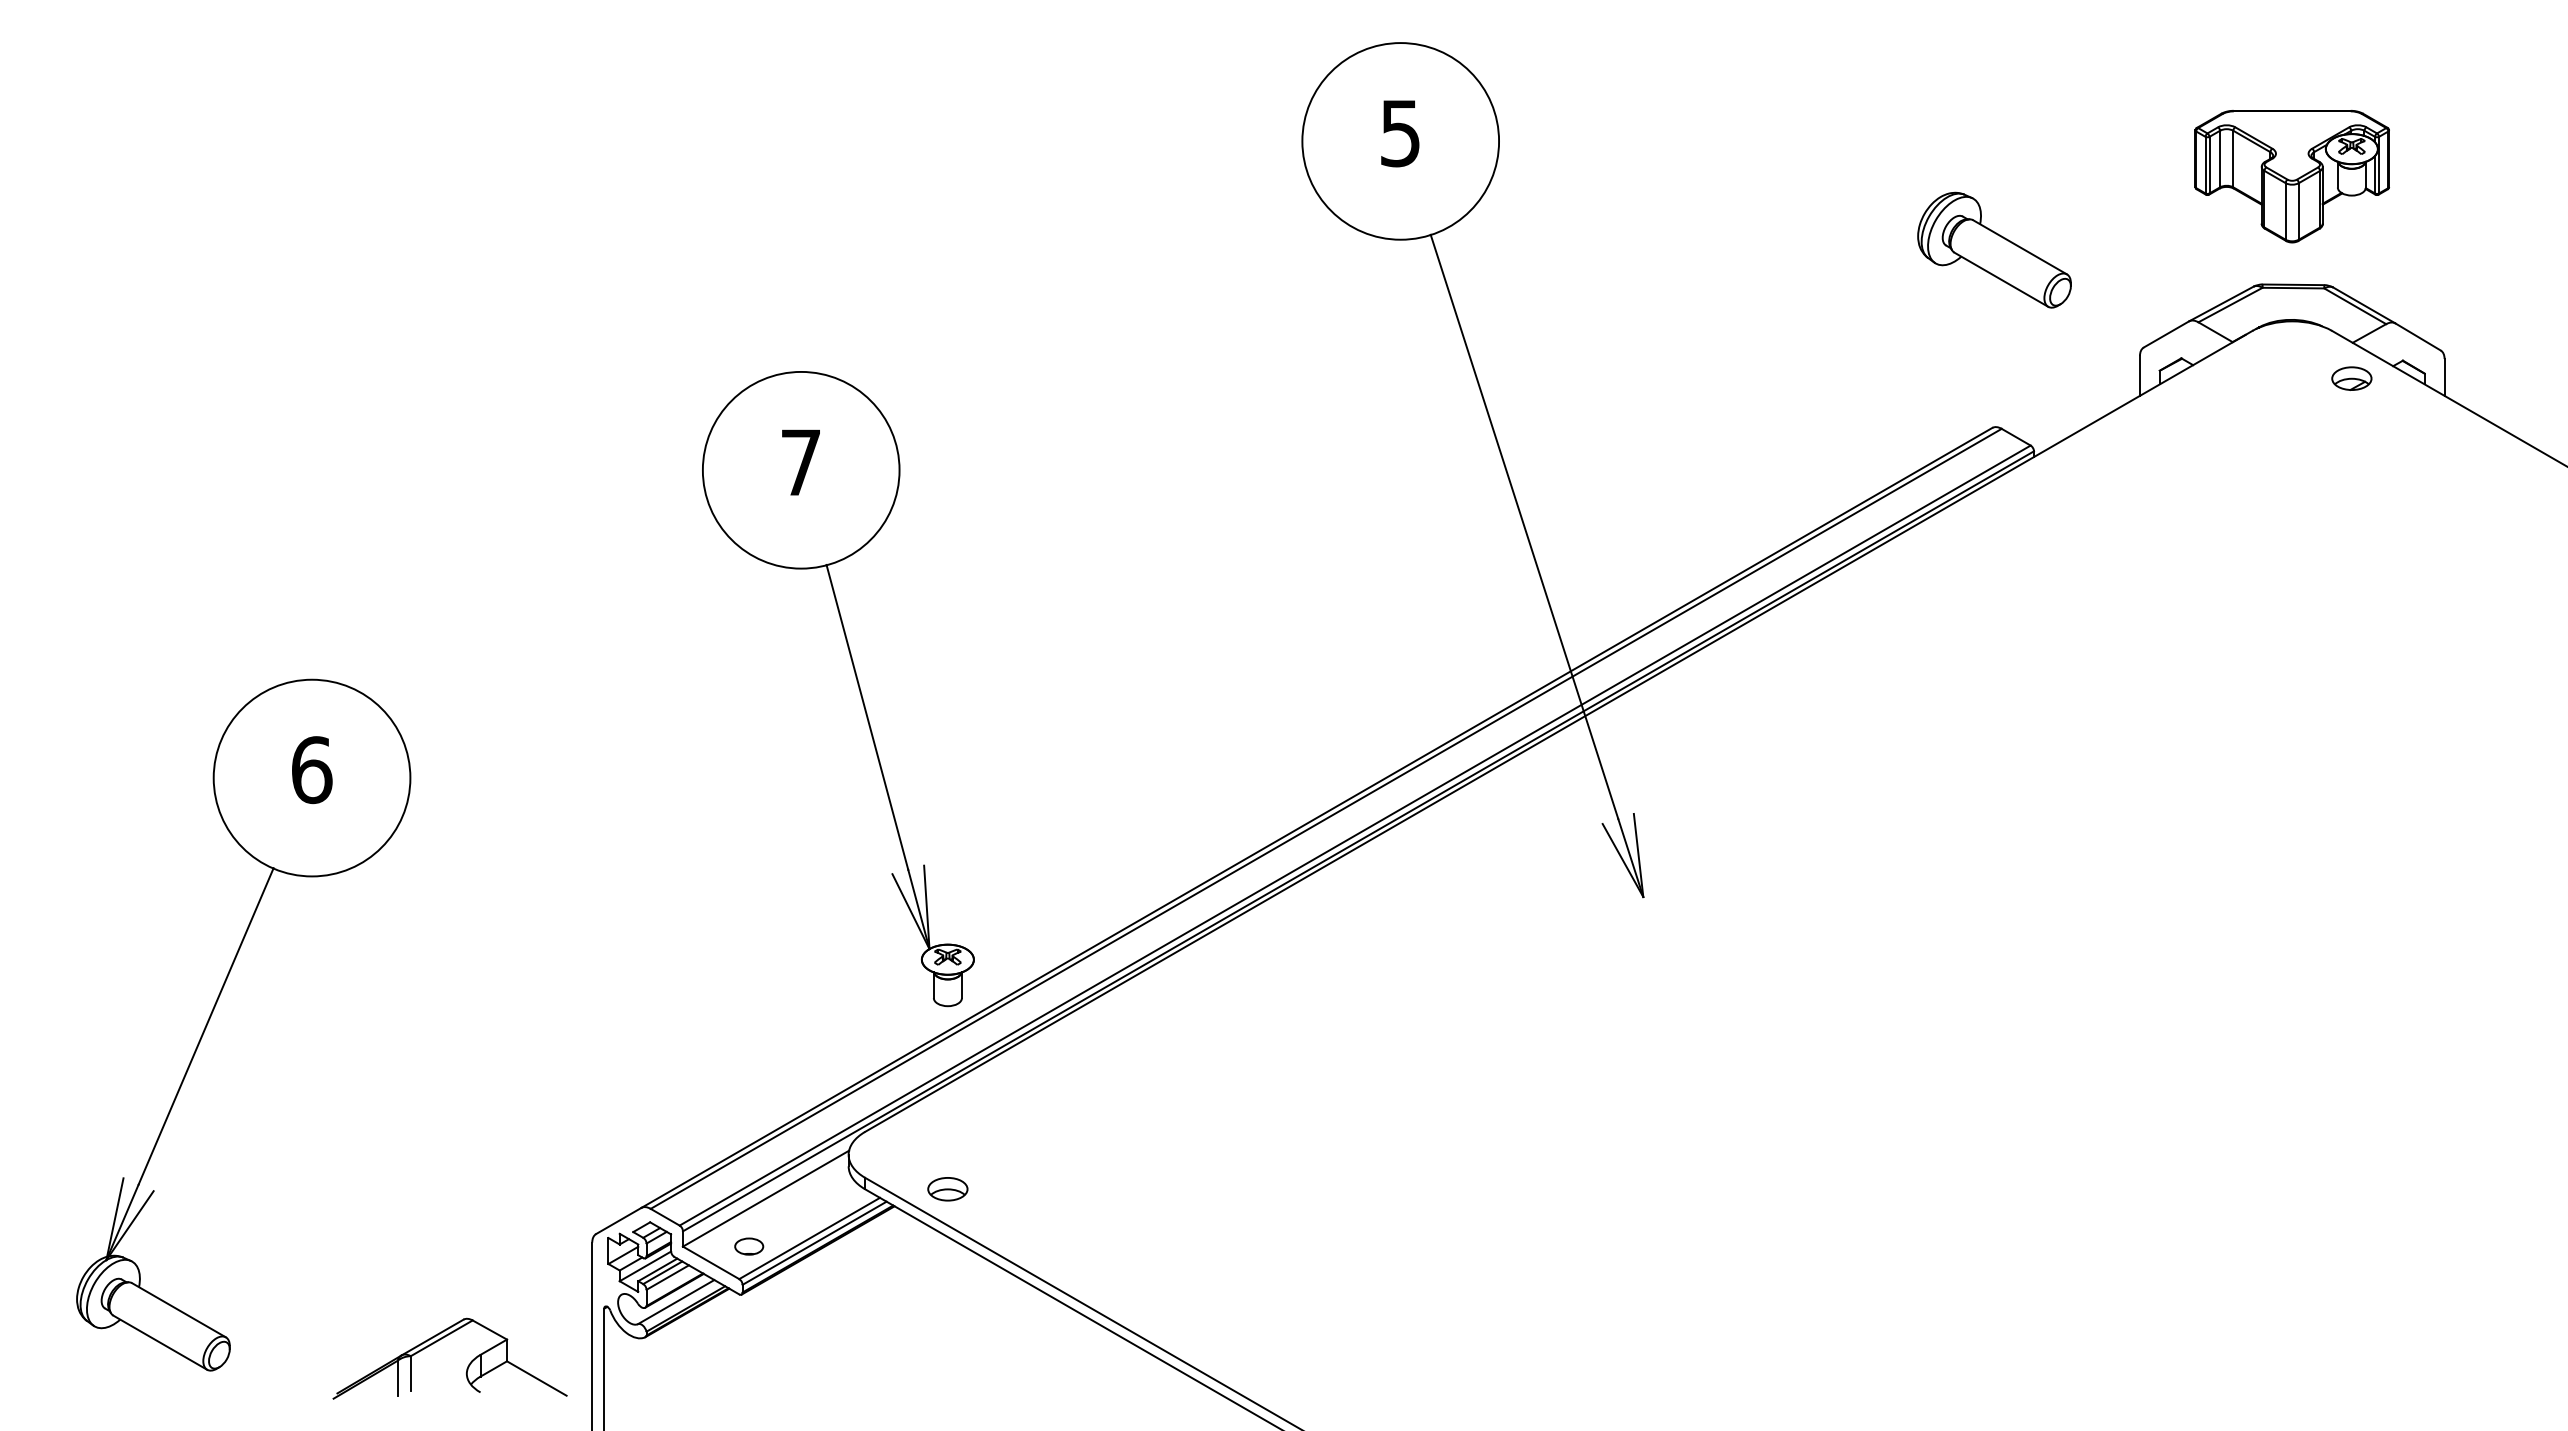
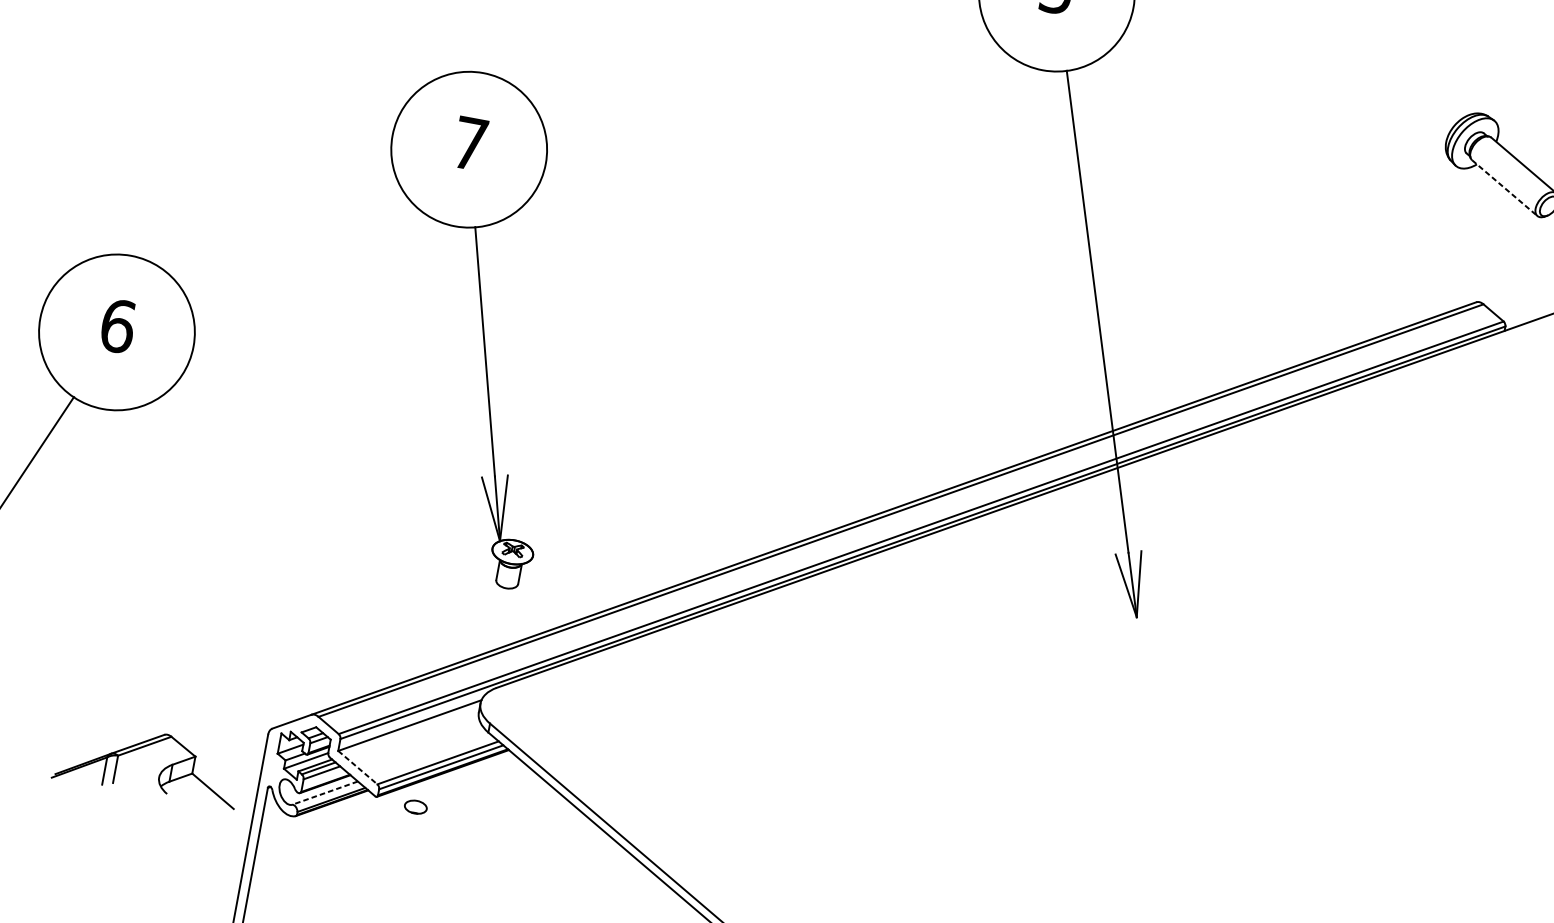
line: (2001, 280) -> (1504, 188), solid -> dashed
part: (857, 685) -> (481, 325), moved
part: (947, 1189) -> (552, 744), removed
part: (749, 1246) -> (416, 807), moved
line: (711, 1262) -> (358, 767), solid -> dashed
line: (675, 1302) -> (324, 793), solid -> dashed
part: (467, 1366) -> (160, 771), moved

